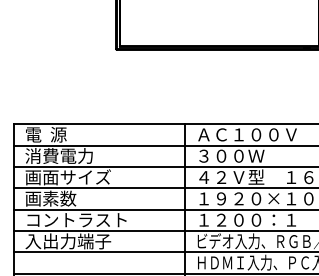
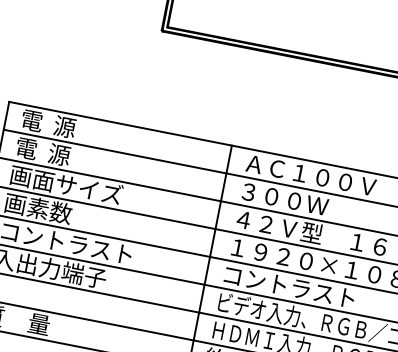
text: (58, 155) -> (59, 154), 消費電力 -> 電  源
text: (247, 220) -> (289, 287), １２００：１ -> コントラスト

